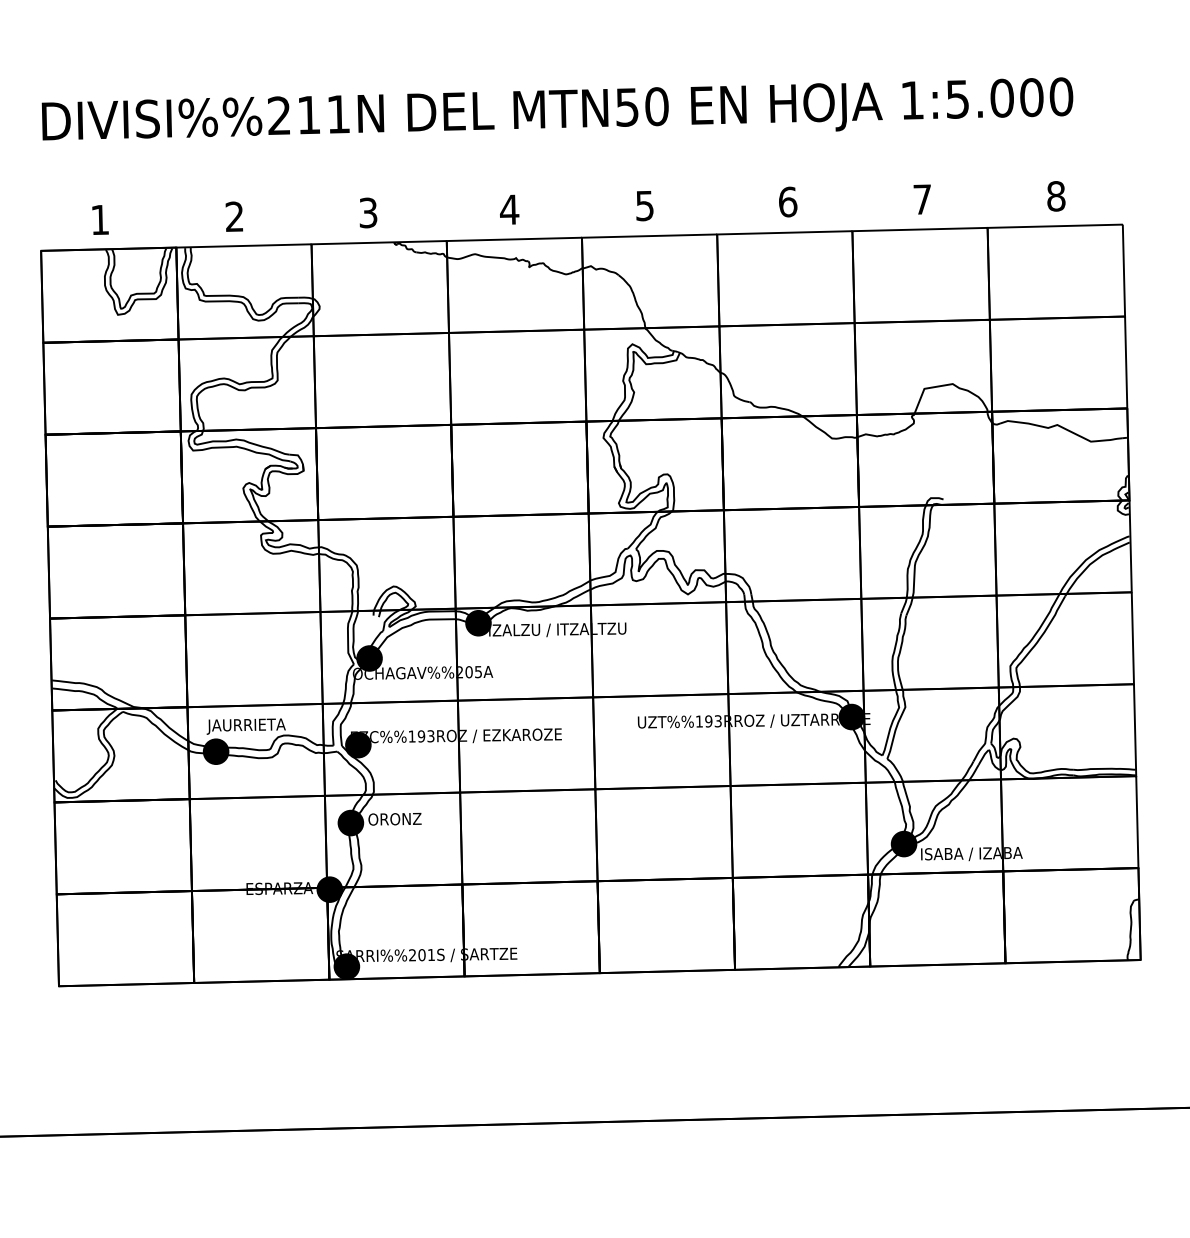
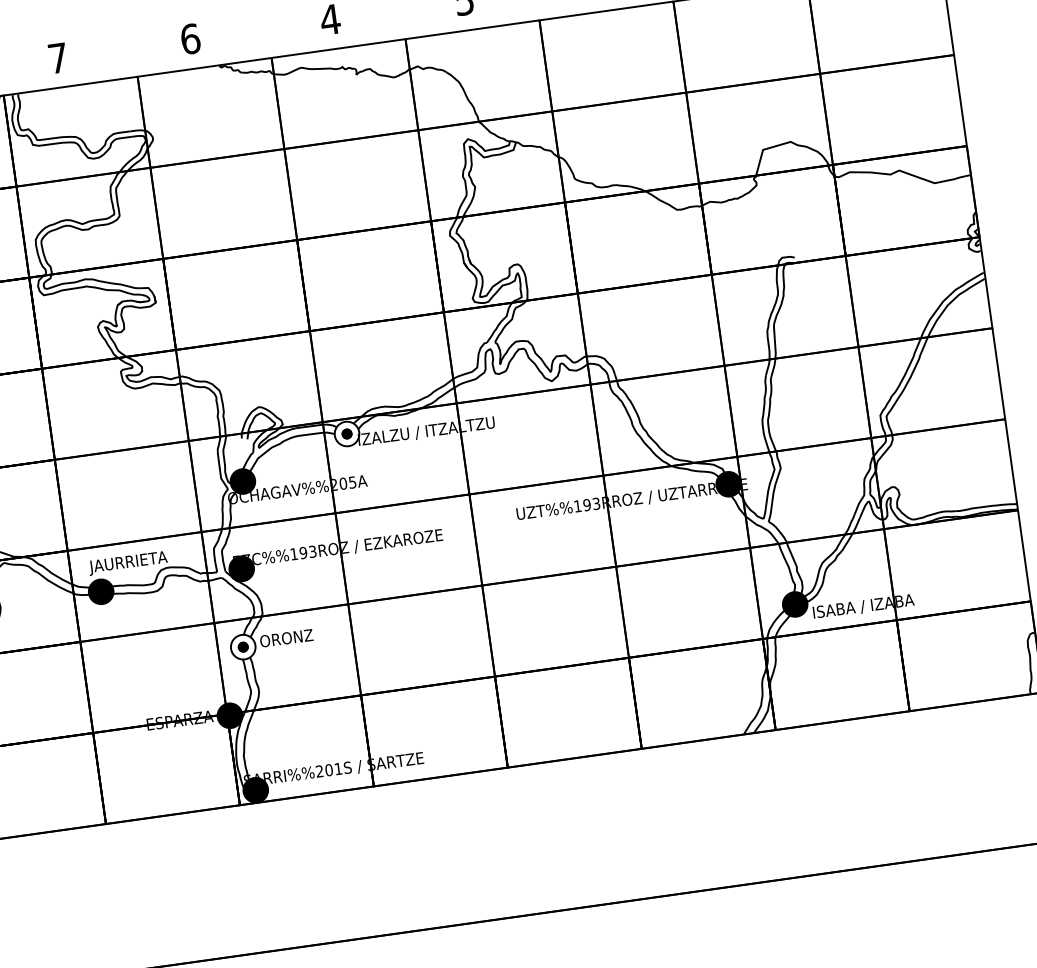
text: (368, 212) -> (190, 38), 3 -> 6
text: (234, 216) -> (57, 58), 2 -> 7
fill: (478, 622) -> (346, 433), removed
fill: (350, 822) -> (242, 646), removed

